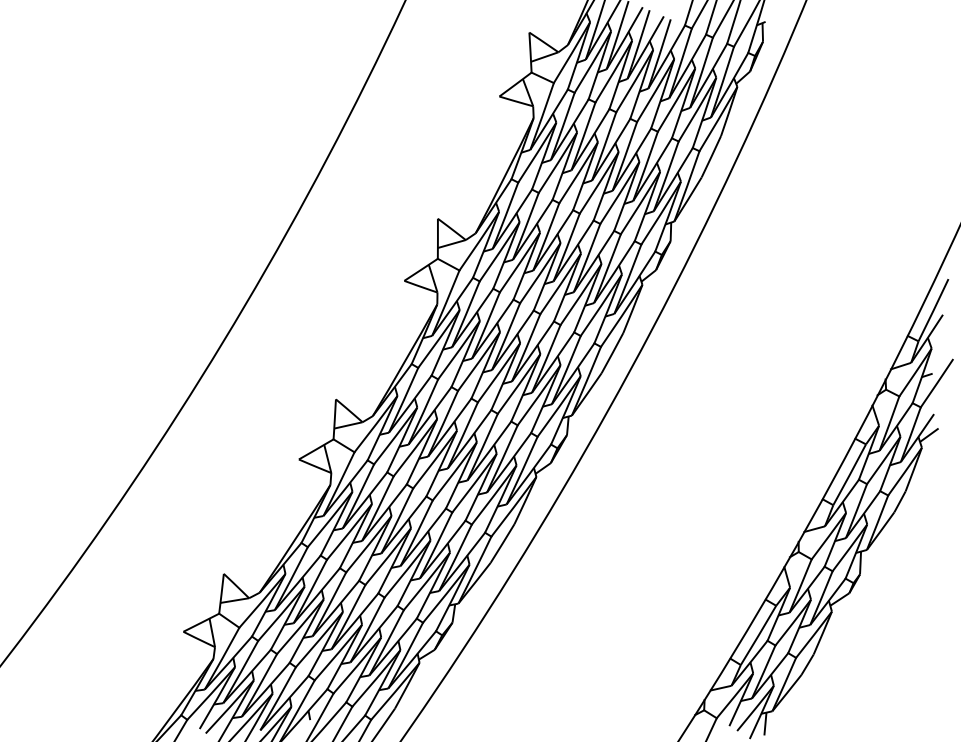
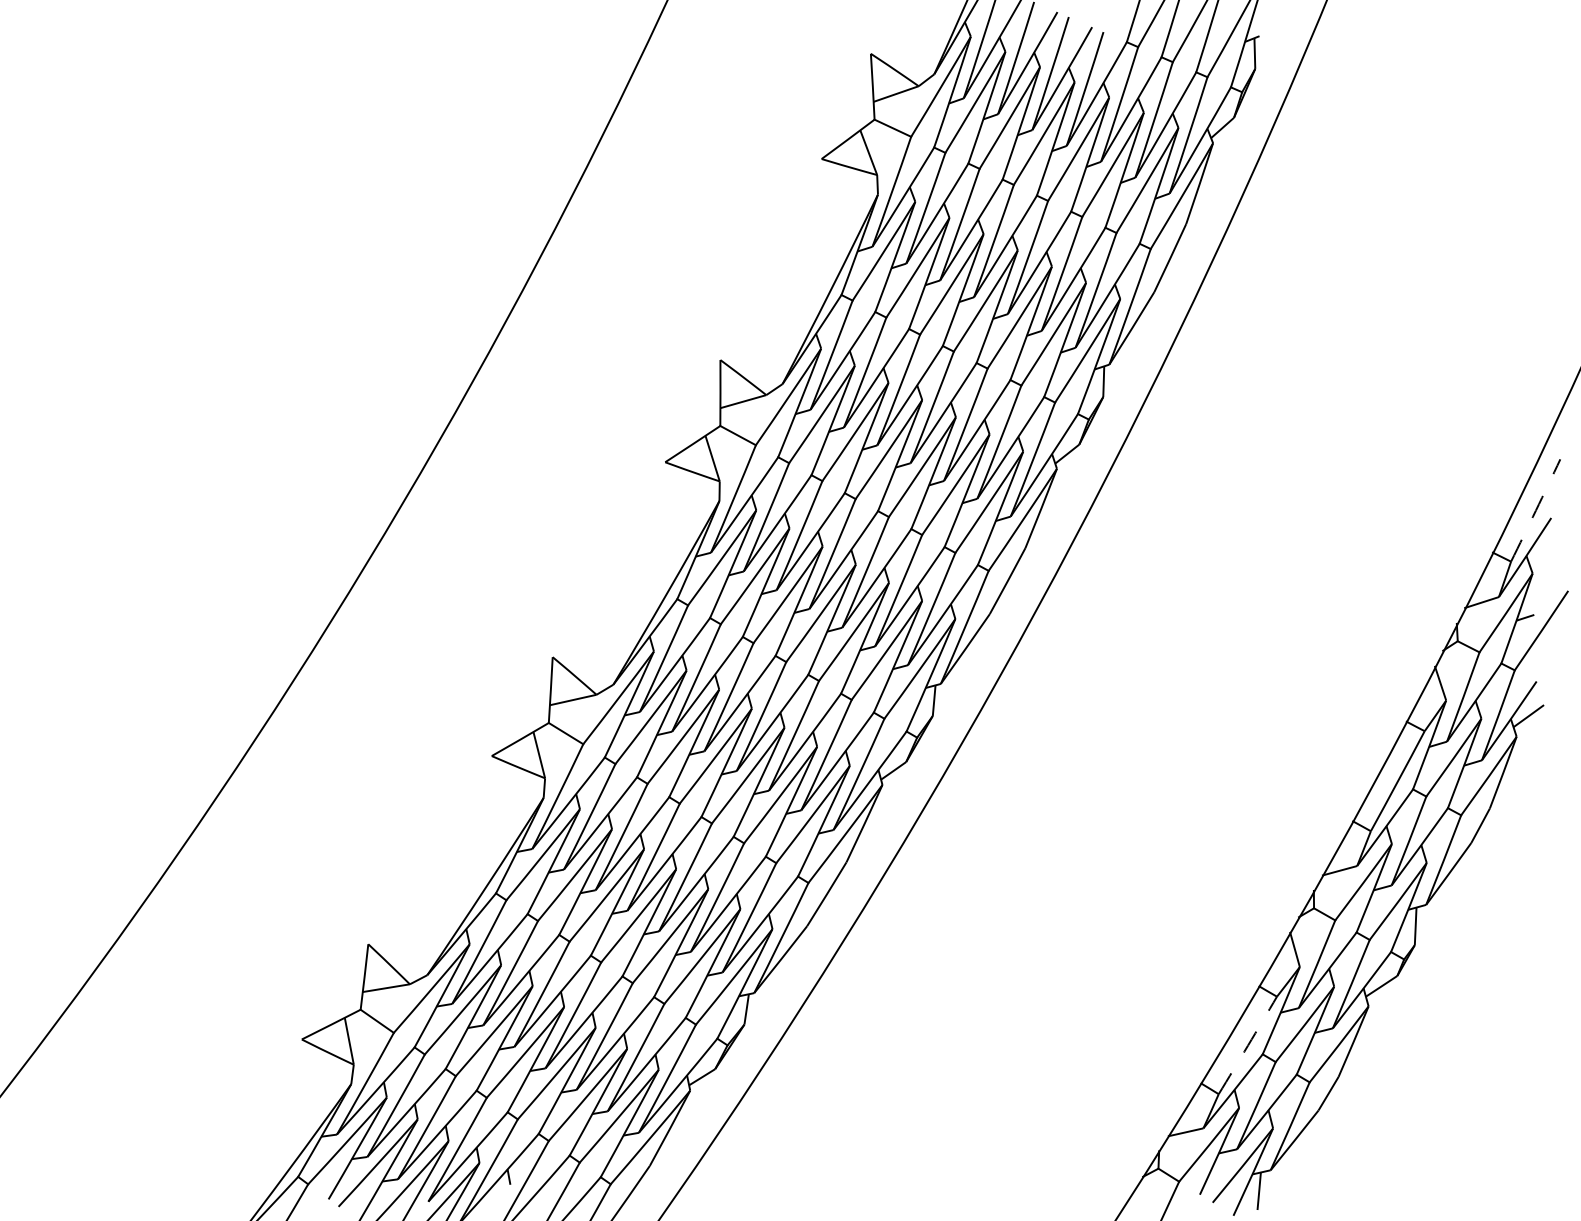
arc: (933, 310) -> (1535, 510), solid -> dashed
arc: (758, 635) -> (1247, 1045), solid -> dashed

